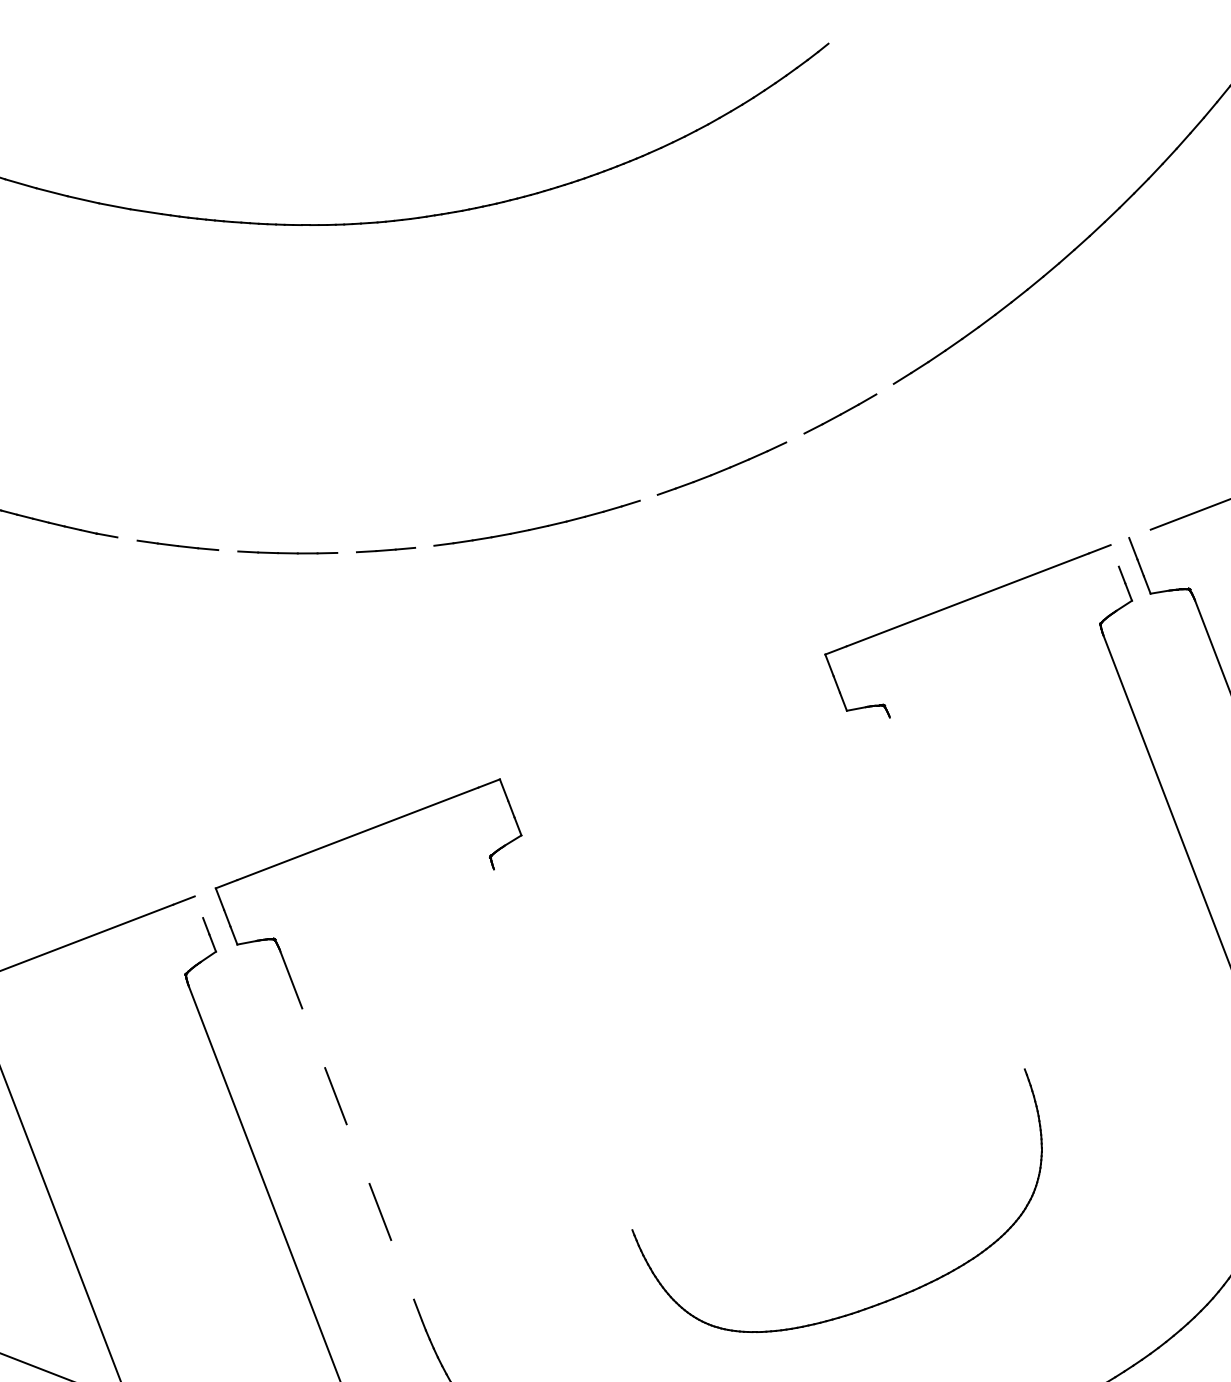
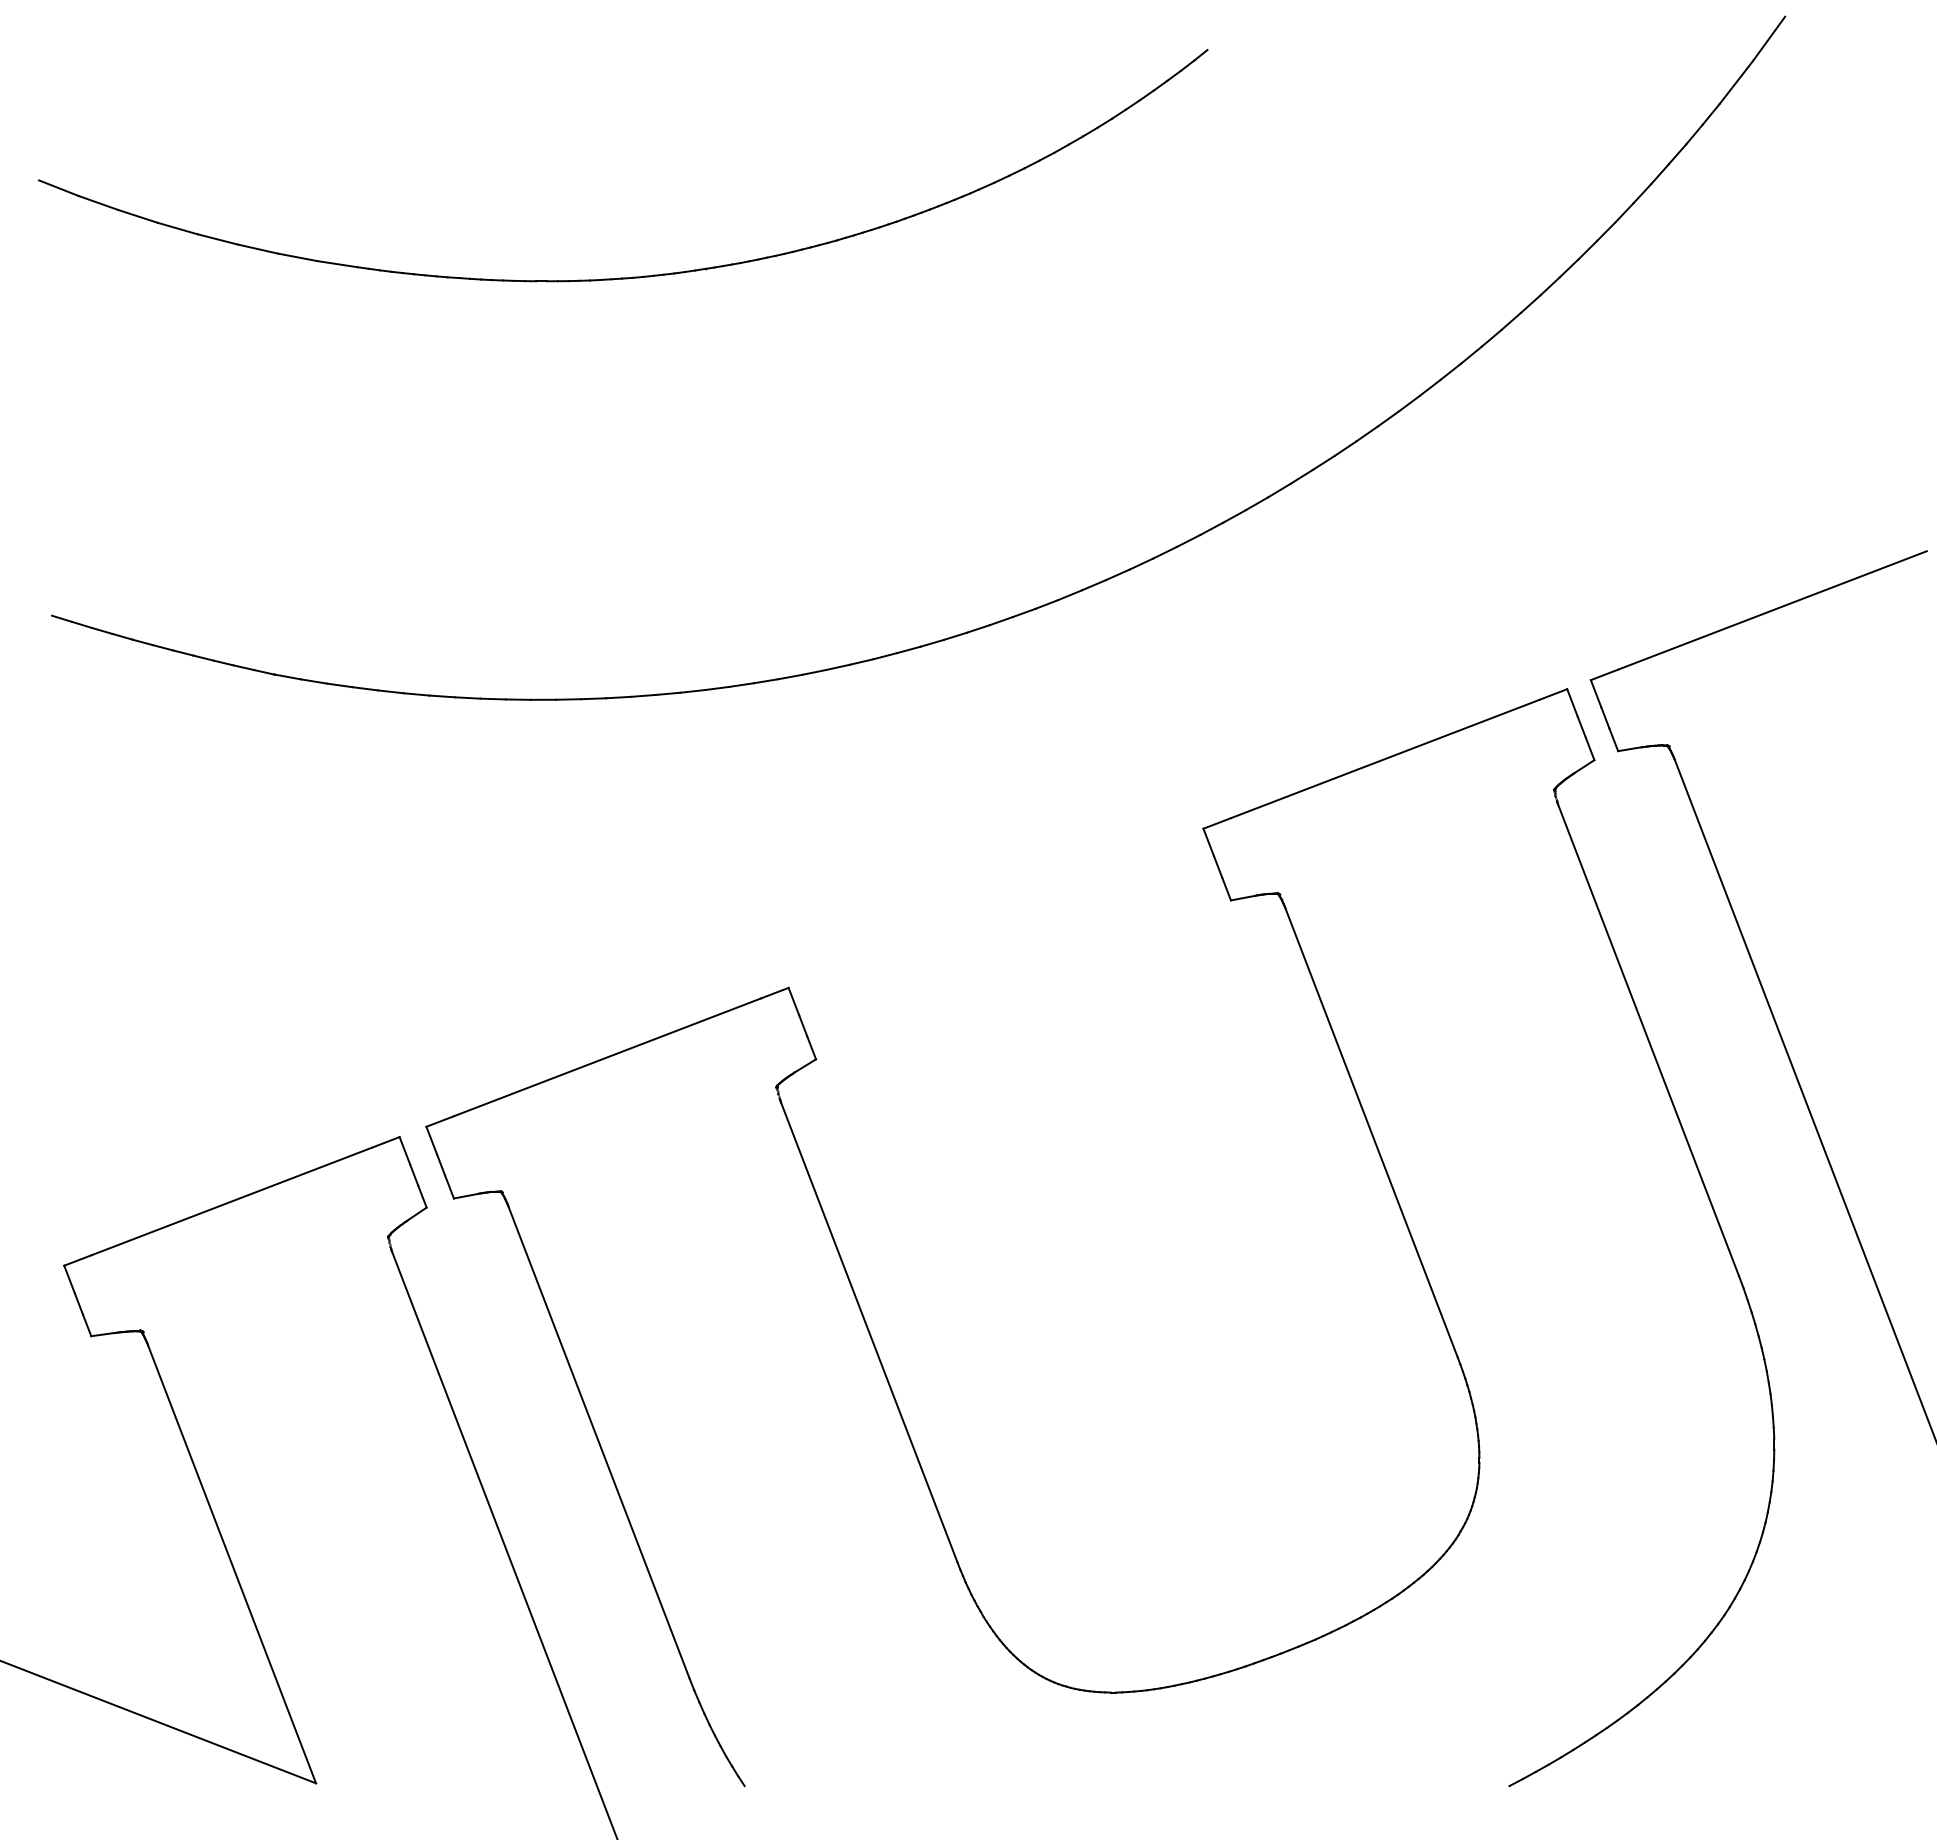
line: (884, 389) -> (1279, 490), added
line: (794, 437) -> (1164, 552), added
line: (648, 497) -> (977, 628), added
line: (1139, 533) -> (1604, 674), added
line: (127, 539) -> (313, 681), added
line: (424, 546) -> (692, 691), added
line: (228, 550) -> (442, 696), added
line: (346, 552) -> (593, 698), added
line: (1114, 555) -> (1572, 702), added
line: (957, 893) -> (1371, 1133), added
line: (198, 906) -> (404, 1150), added
line: (563, 1049) -> (869, 1332), added
line: (351, 1136) -> (599, 1443), dashed -> solid

